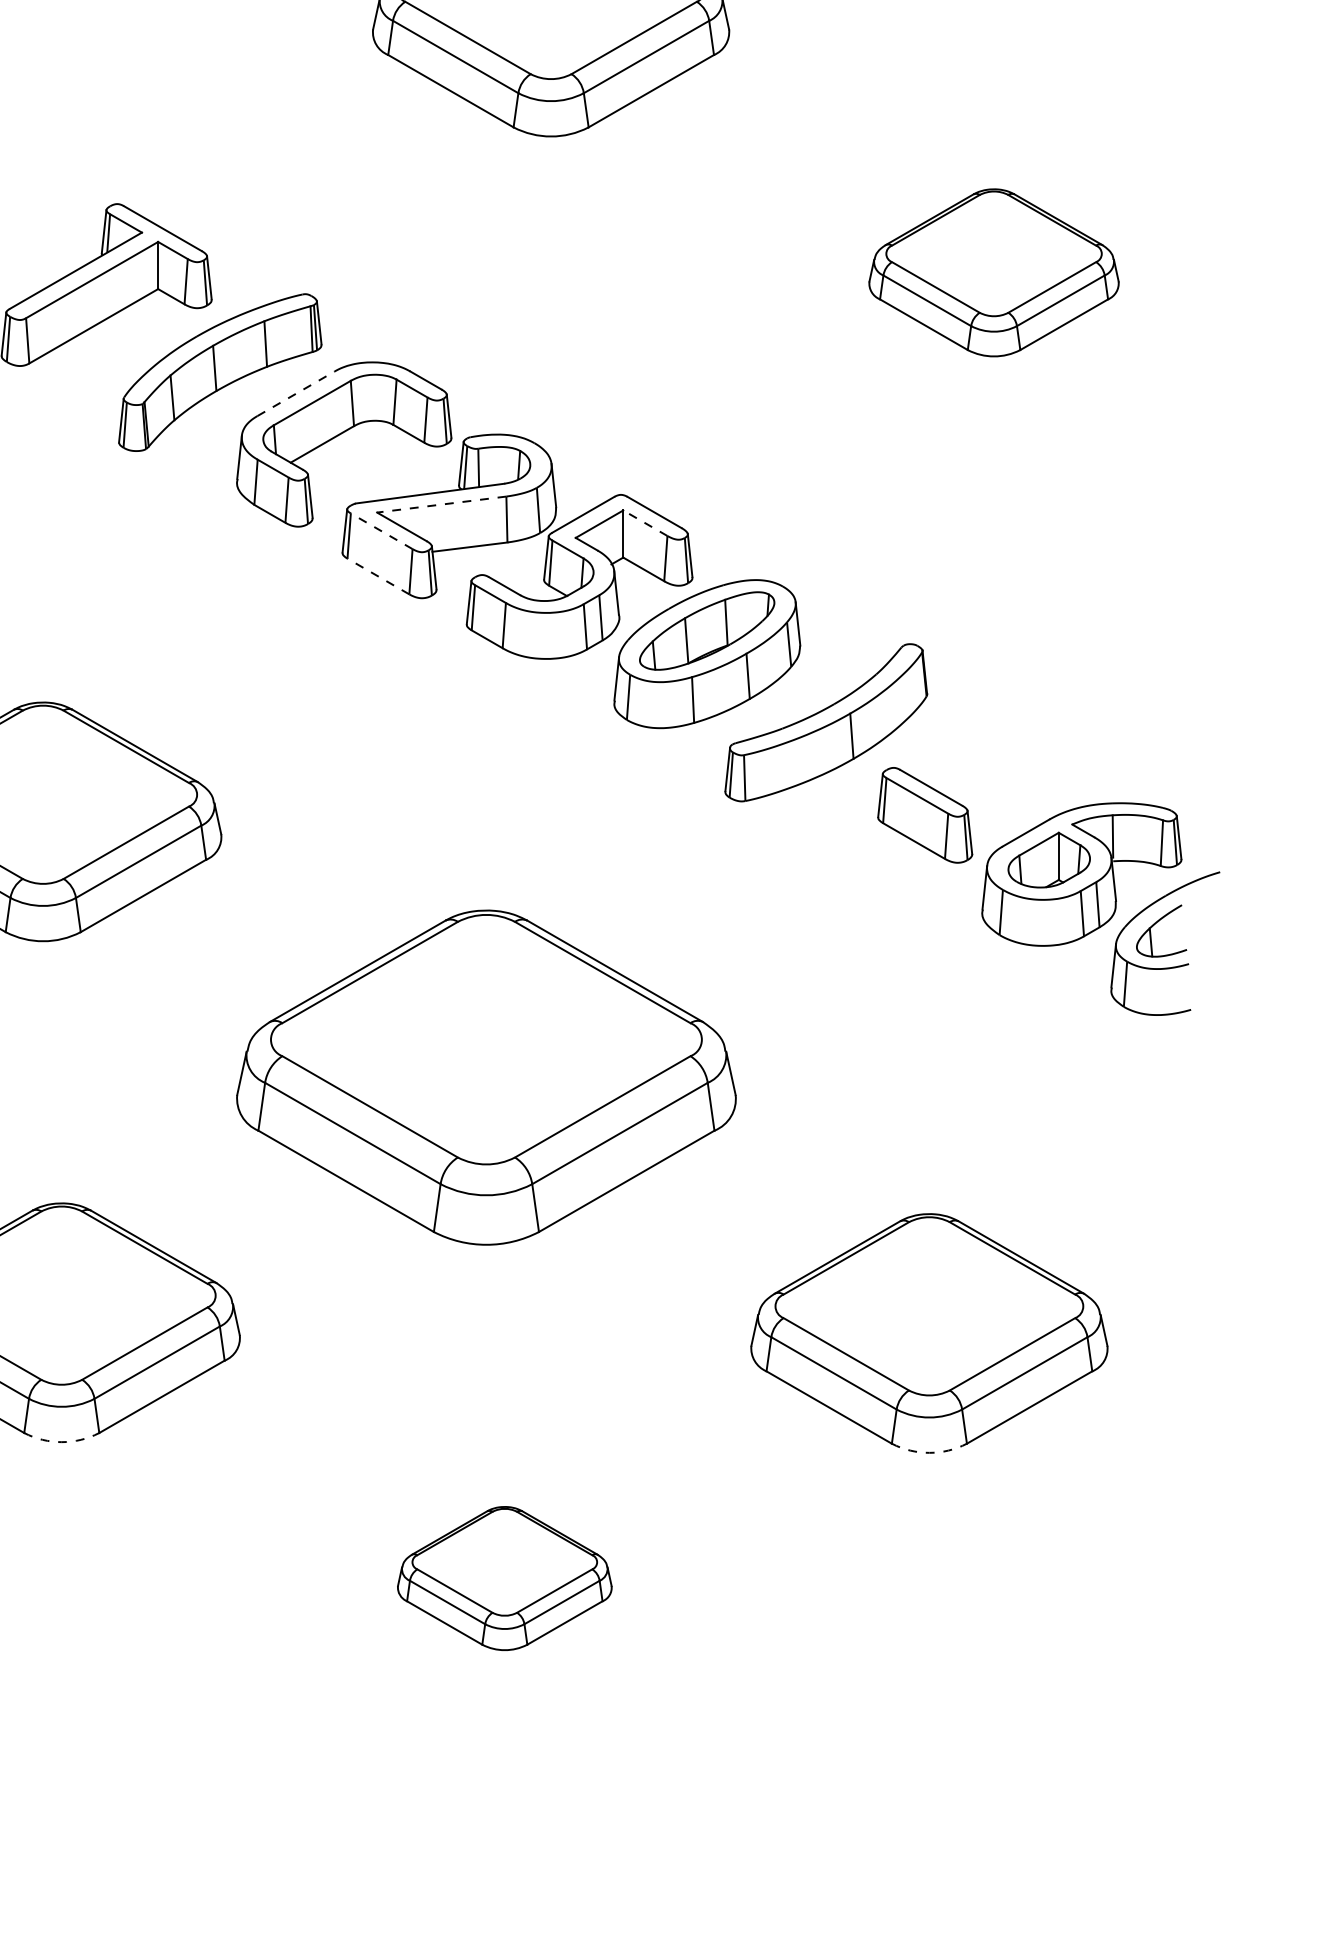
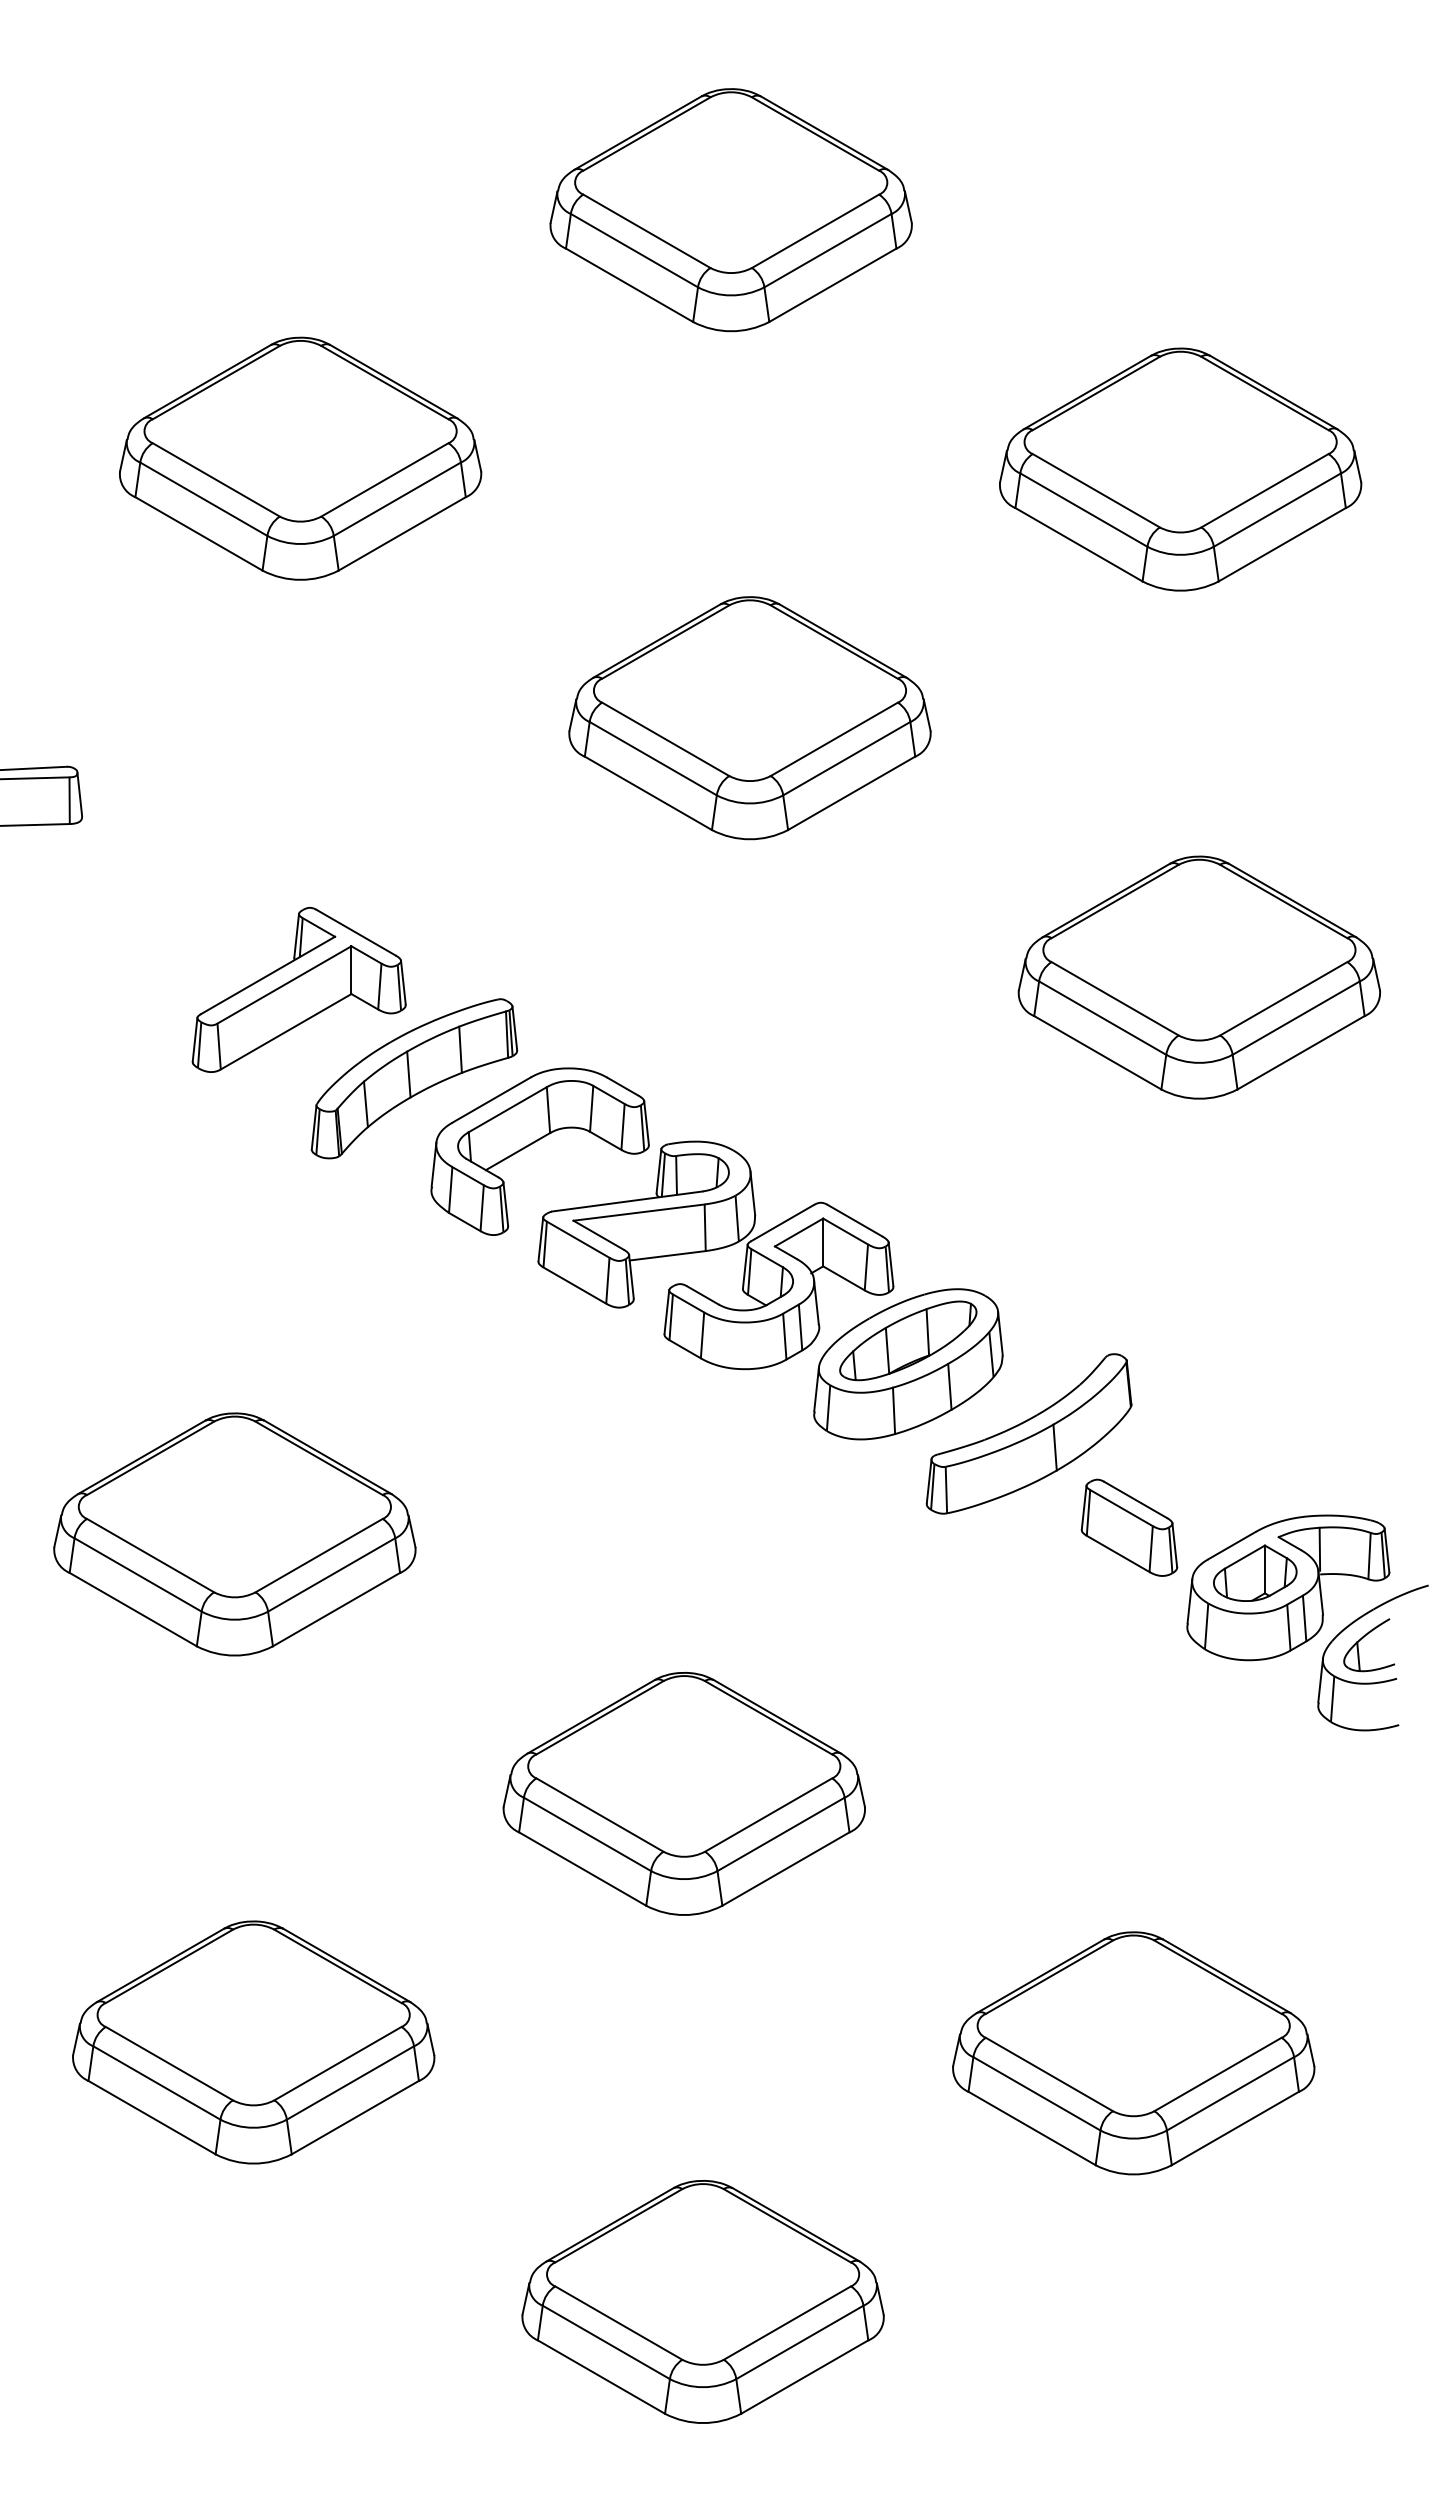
part: (993, 272) -> (1198, 977), size x1.43
line: (296, 393) -> (491, 1099), dashed -> solid
line: (441, 504) -> (638, 1212), dashed -> solid
line: (645, 523) -> (845, 1231), dashed -> solid
line: (381, 531) -> (577, 1239), dashed -> solid
line: (378, 576) -> (574, 1285), dashed -> solid
part: (485, 1077) -> (683, 1793), size x0.71
arc: (61, 1442) -> (253, 2163), dashed -> solid
arc: (929, 1452) -> (1133, 2174), dashed -> solid
part: (504, 1578) -> (702, 2301), size x1.67

